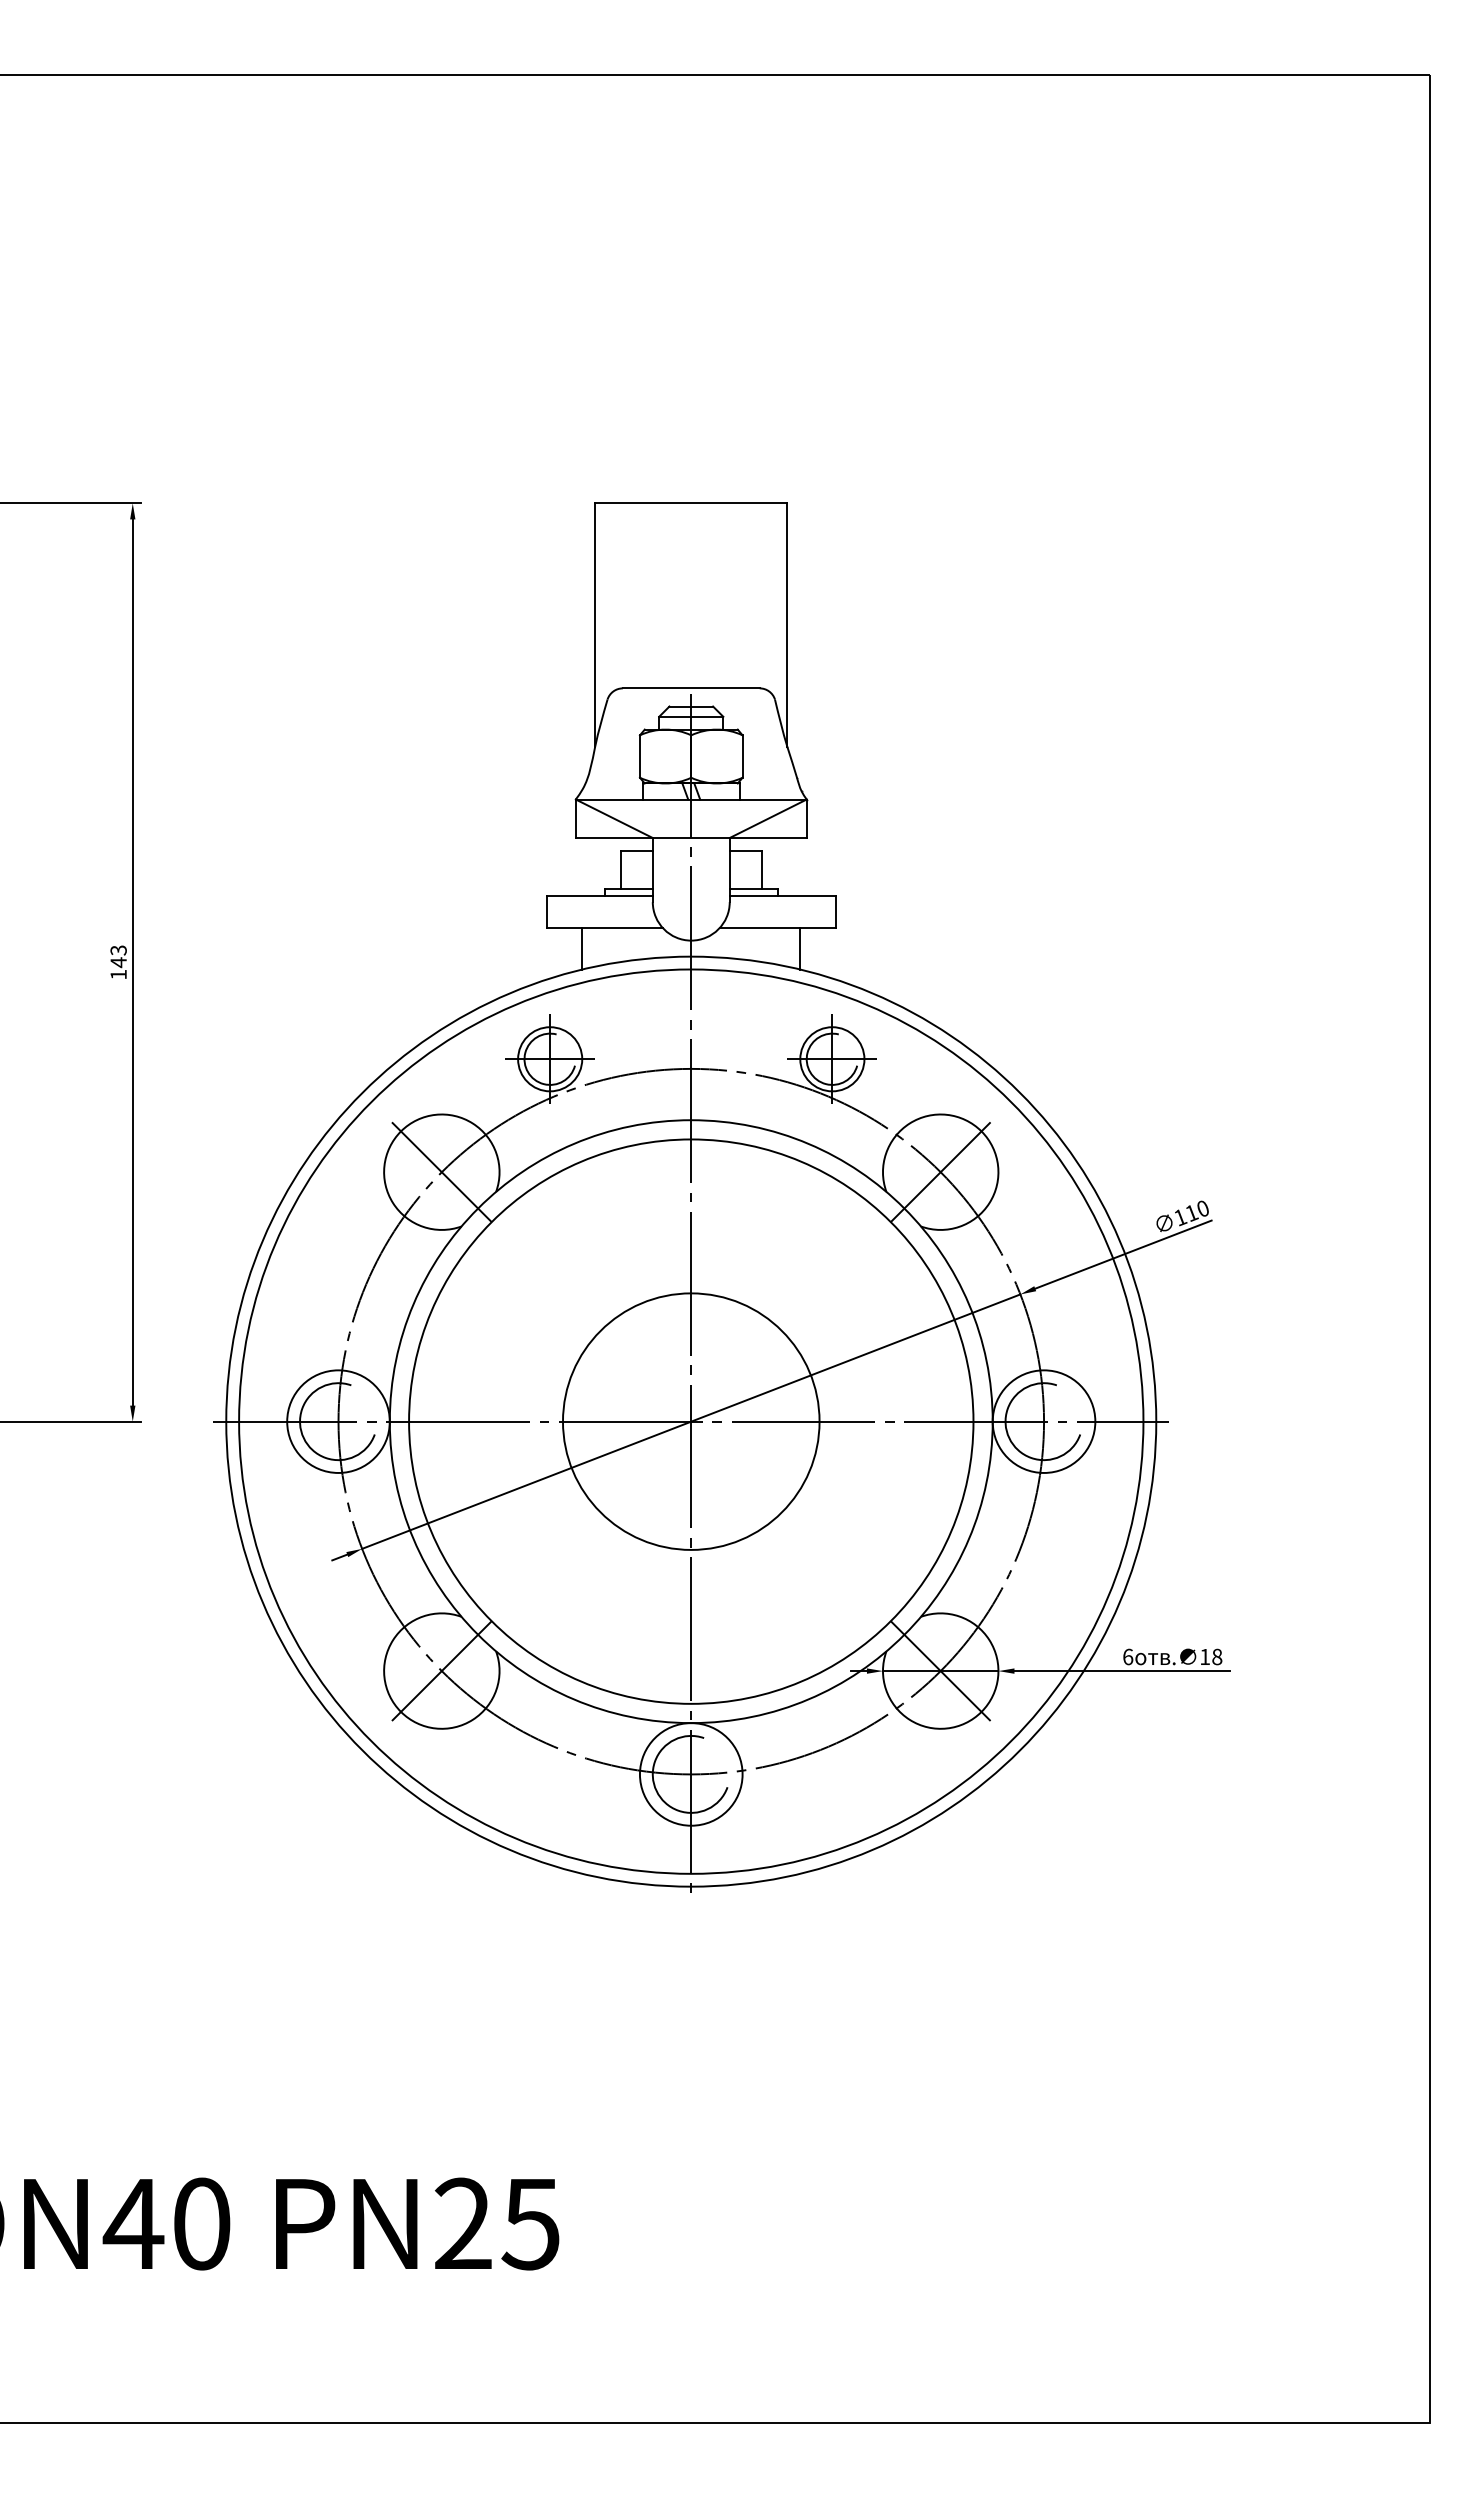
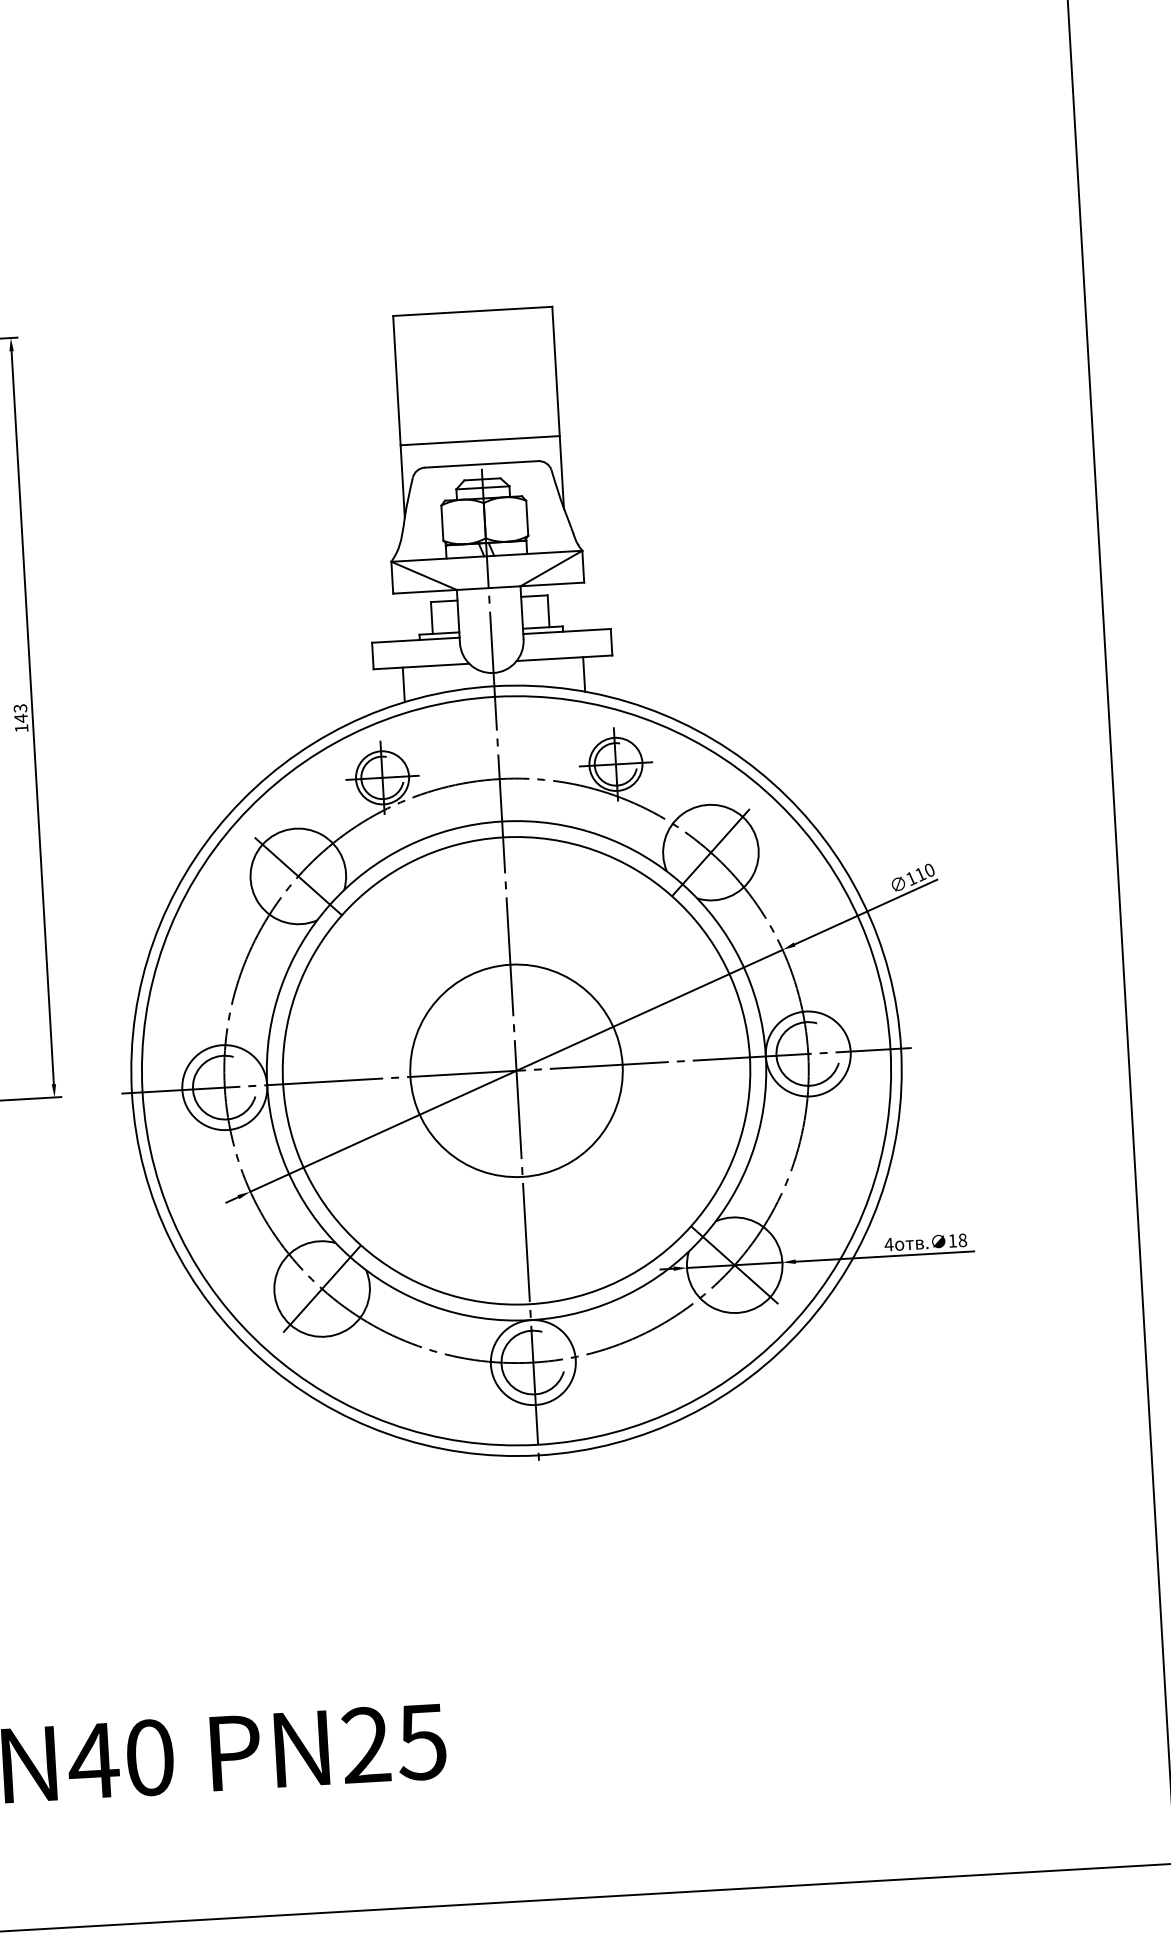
line: (691, 659) -> (480, 440), added
text: (1127, 1656) -> (888, 1244), 6 -> 4

